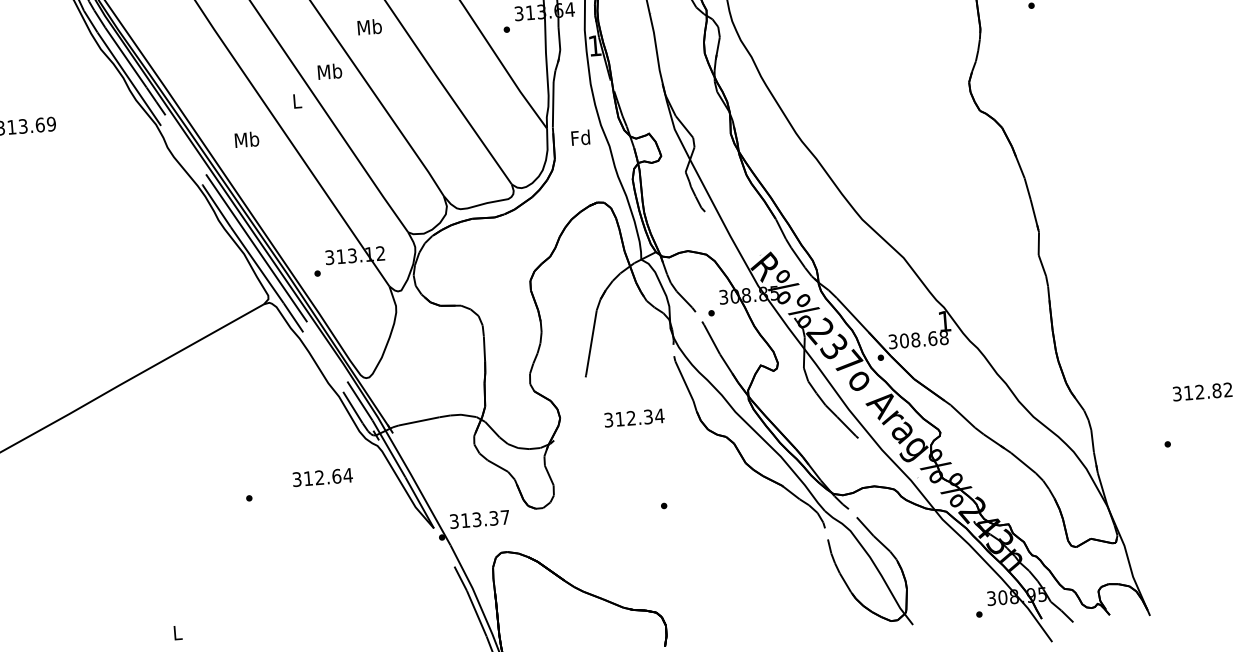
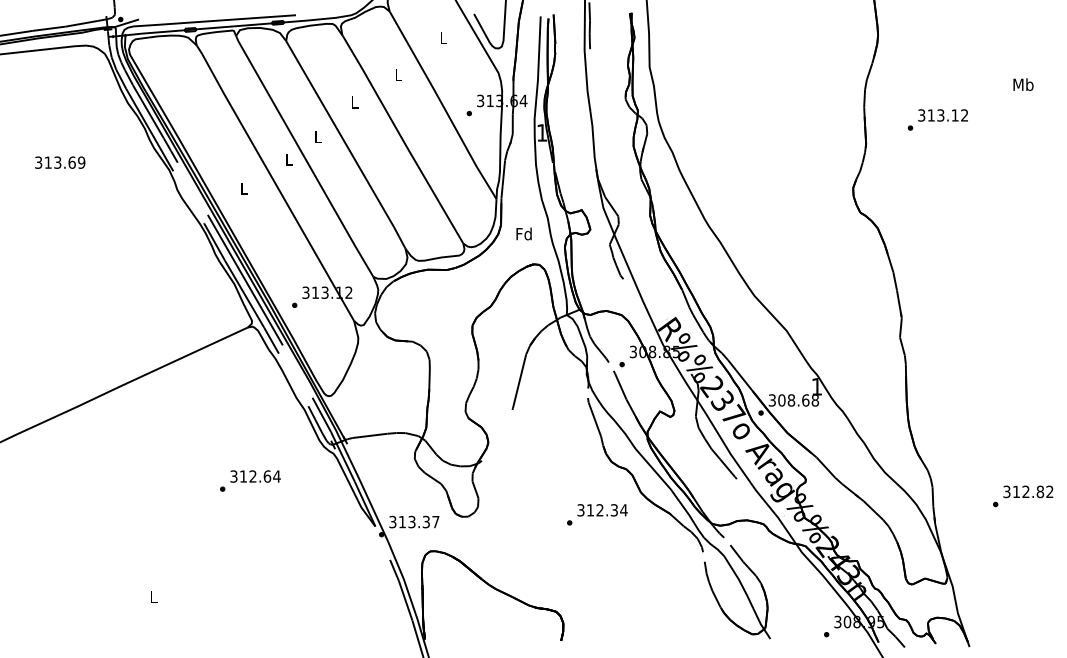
text: (369, 27) -> (354, 102), Mb -> L
text: (330, 71) -> (318, 136), Mb -> L
text: (579, 137) -> (523, 233), moved
text: (247, 139) -> (244, 188), Mb -> L
text: (1202, 391) -> (1028, 491), moved
text: (634, 418) -> (602, 510), moved
text: (322, 477) -> (255, 476), moved

